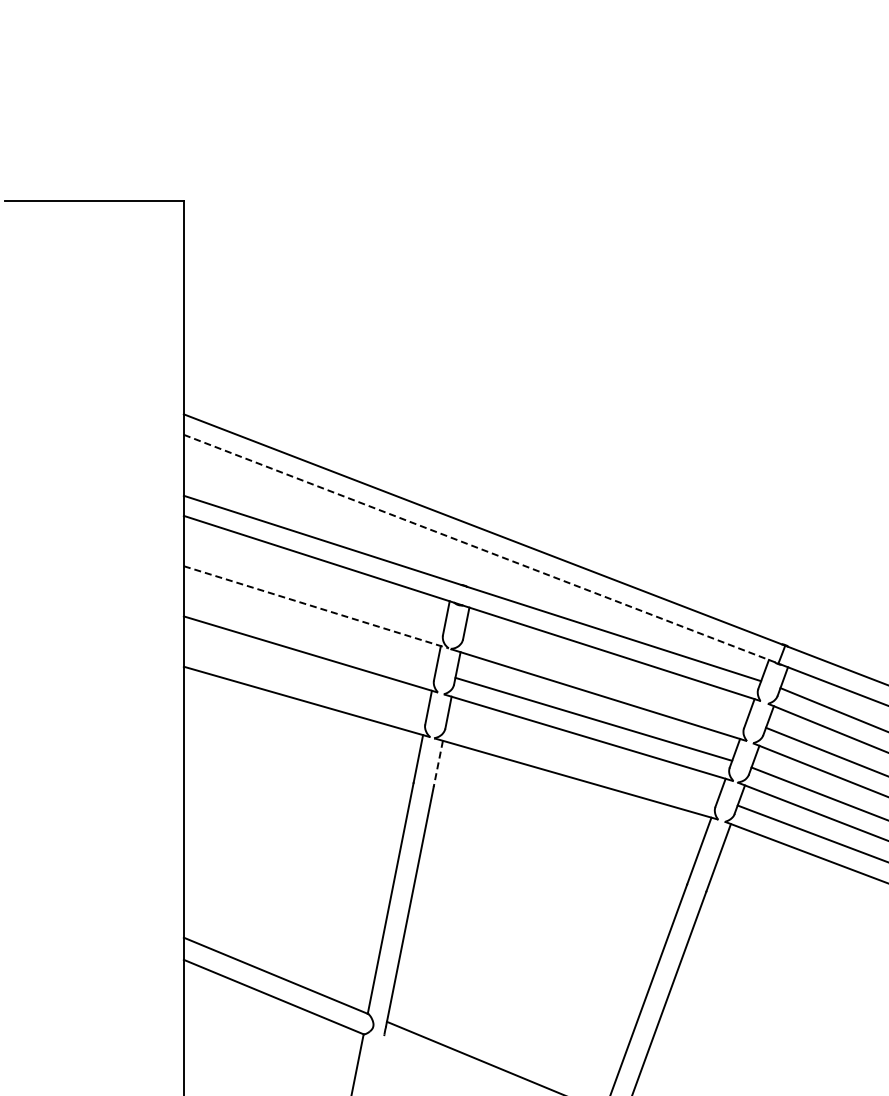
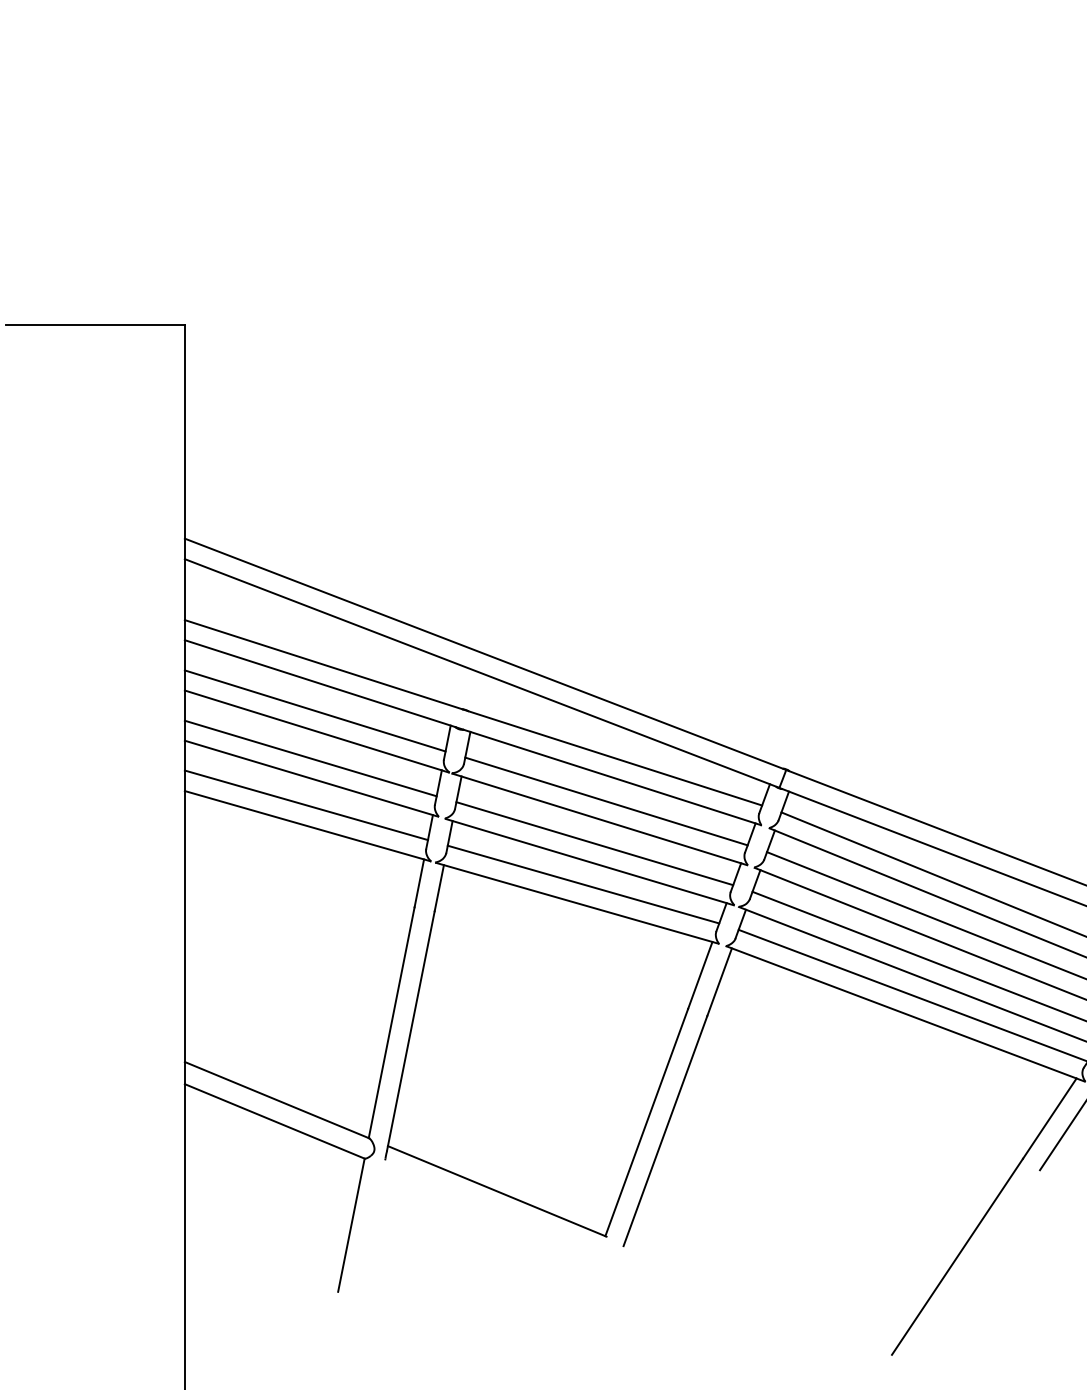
line: (481, 549) -> (482, 673), dashed -> solid
line: (313, 586) -> (314, 710), added
line: (316, 607) -> (317, 731), dashed -> solid
line: (309, 634) -> (310, 758), added
line: (605, 677) -> (606, 801), added
line: (305, 681) -> (306, 805), added
line: (582, 760) -> (583, 884), added
line: (438, 764) -> (439, 888), dashed -> solid

